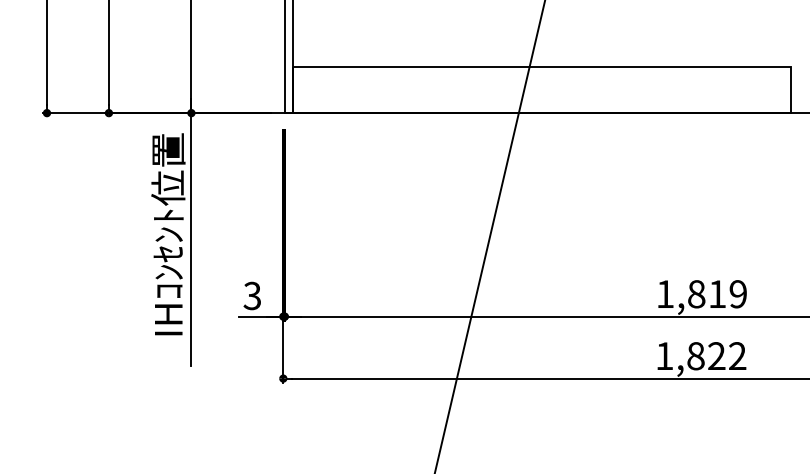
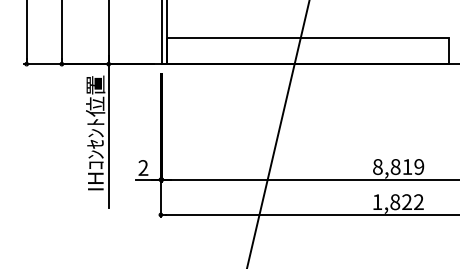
text: (252, 295) -> (143, 167), 3 -> 2
text: (664, 295) -> (377, 167), 1,819 -> 8,819

